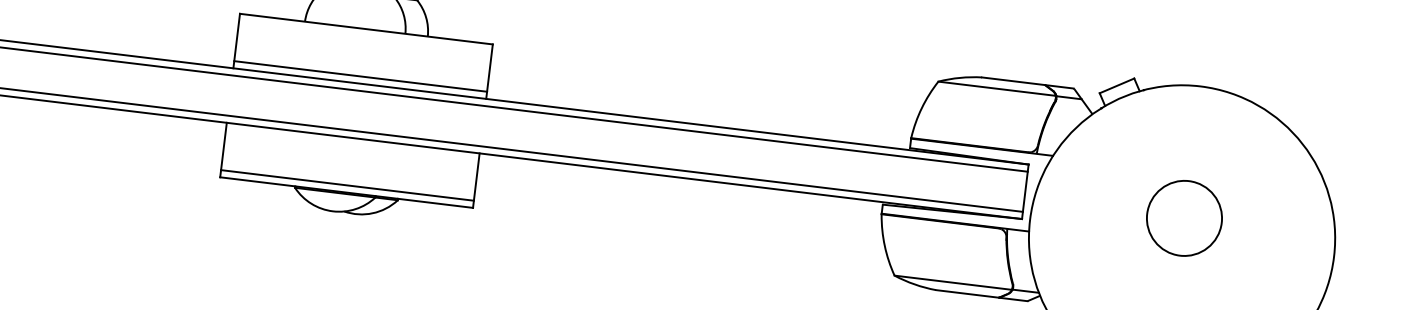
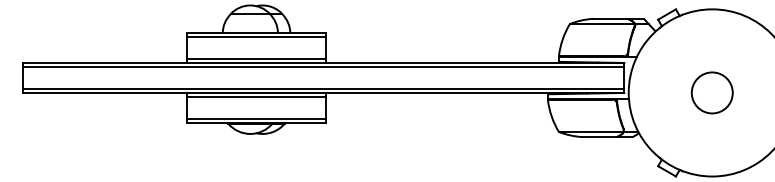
line: (365, 35) -> (256, 36), added
line: (352, 144) -> (256, 96), added
circle: (1183, 217) -> (711, 92), moved

